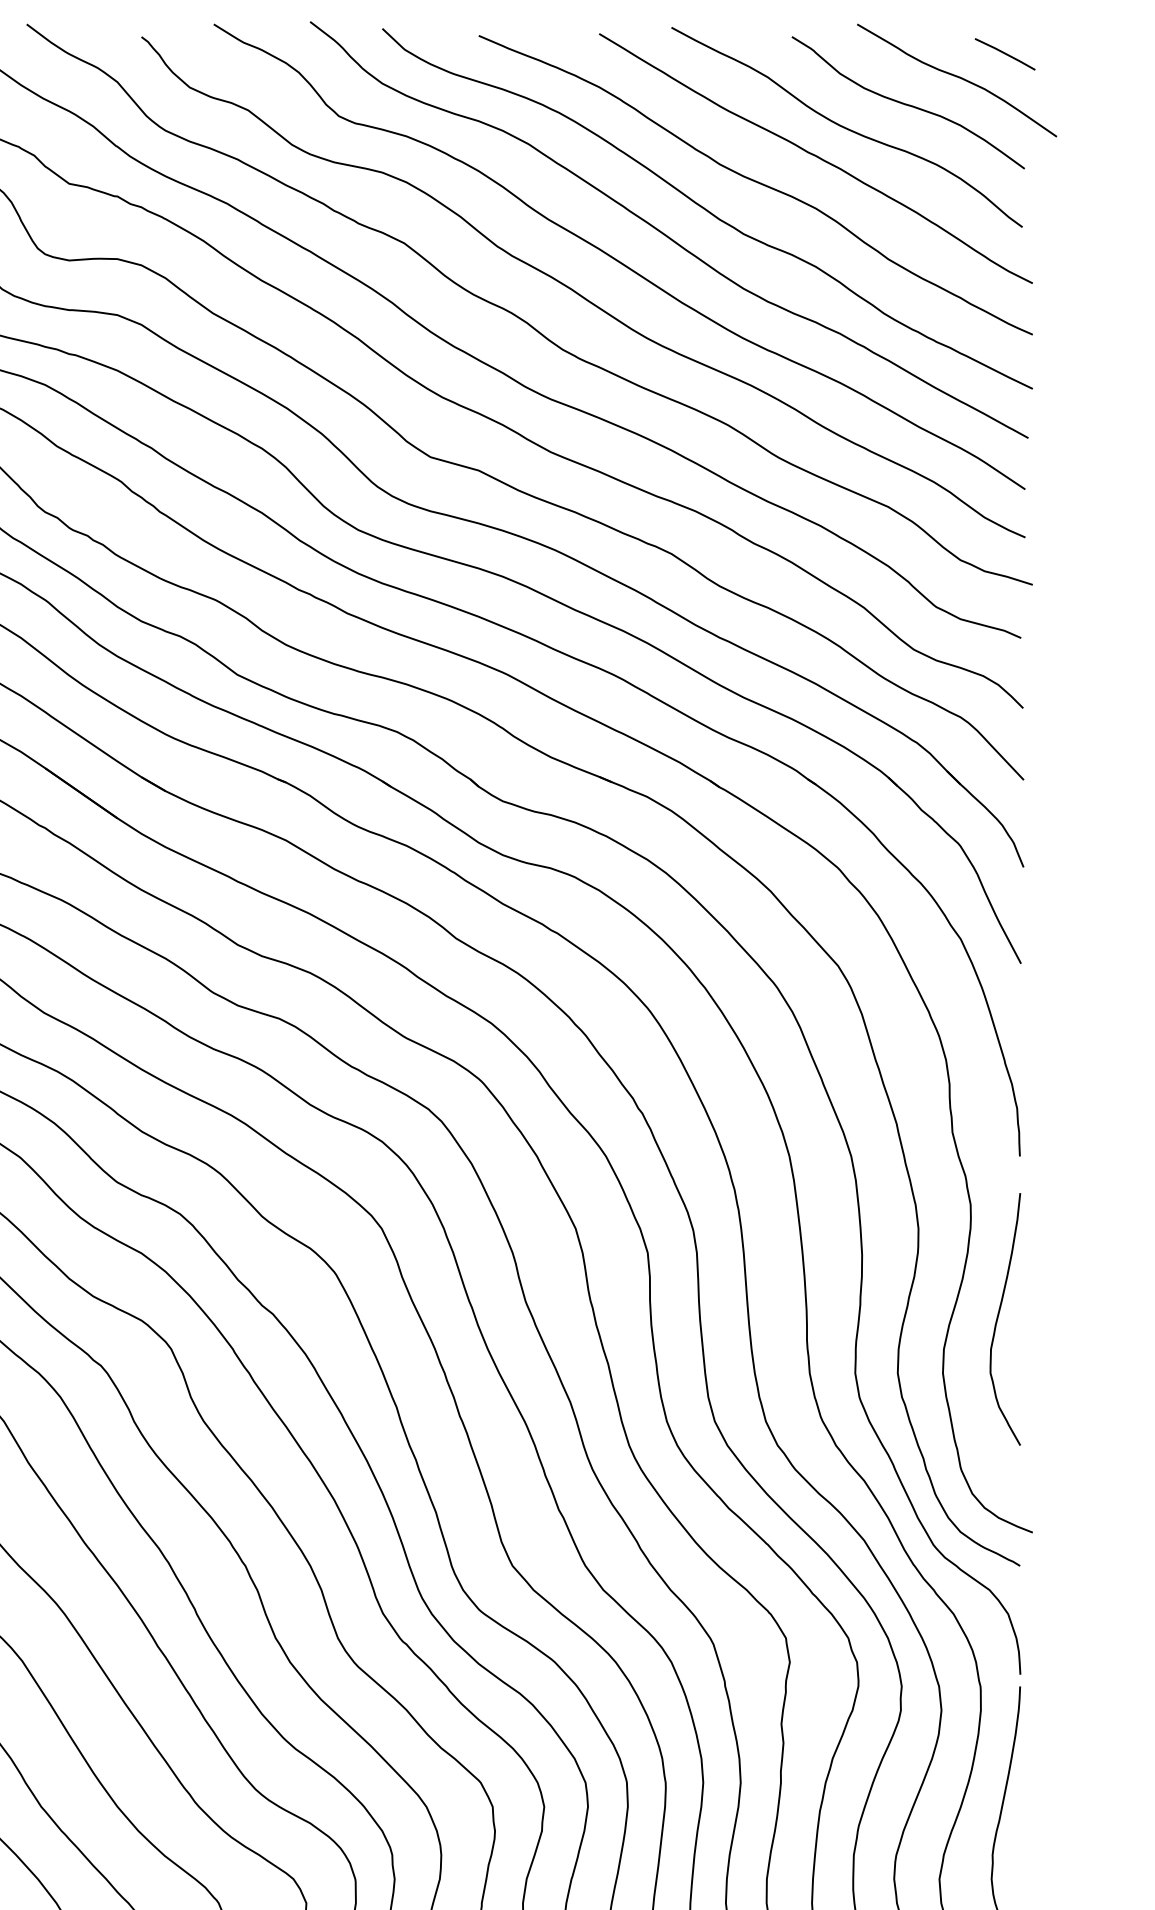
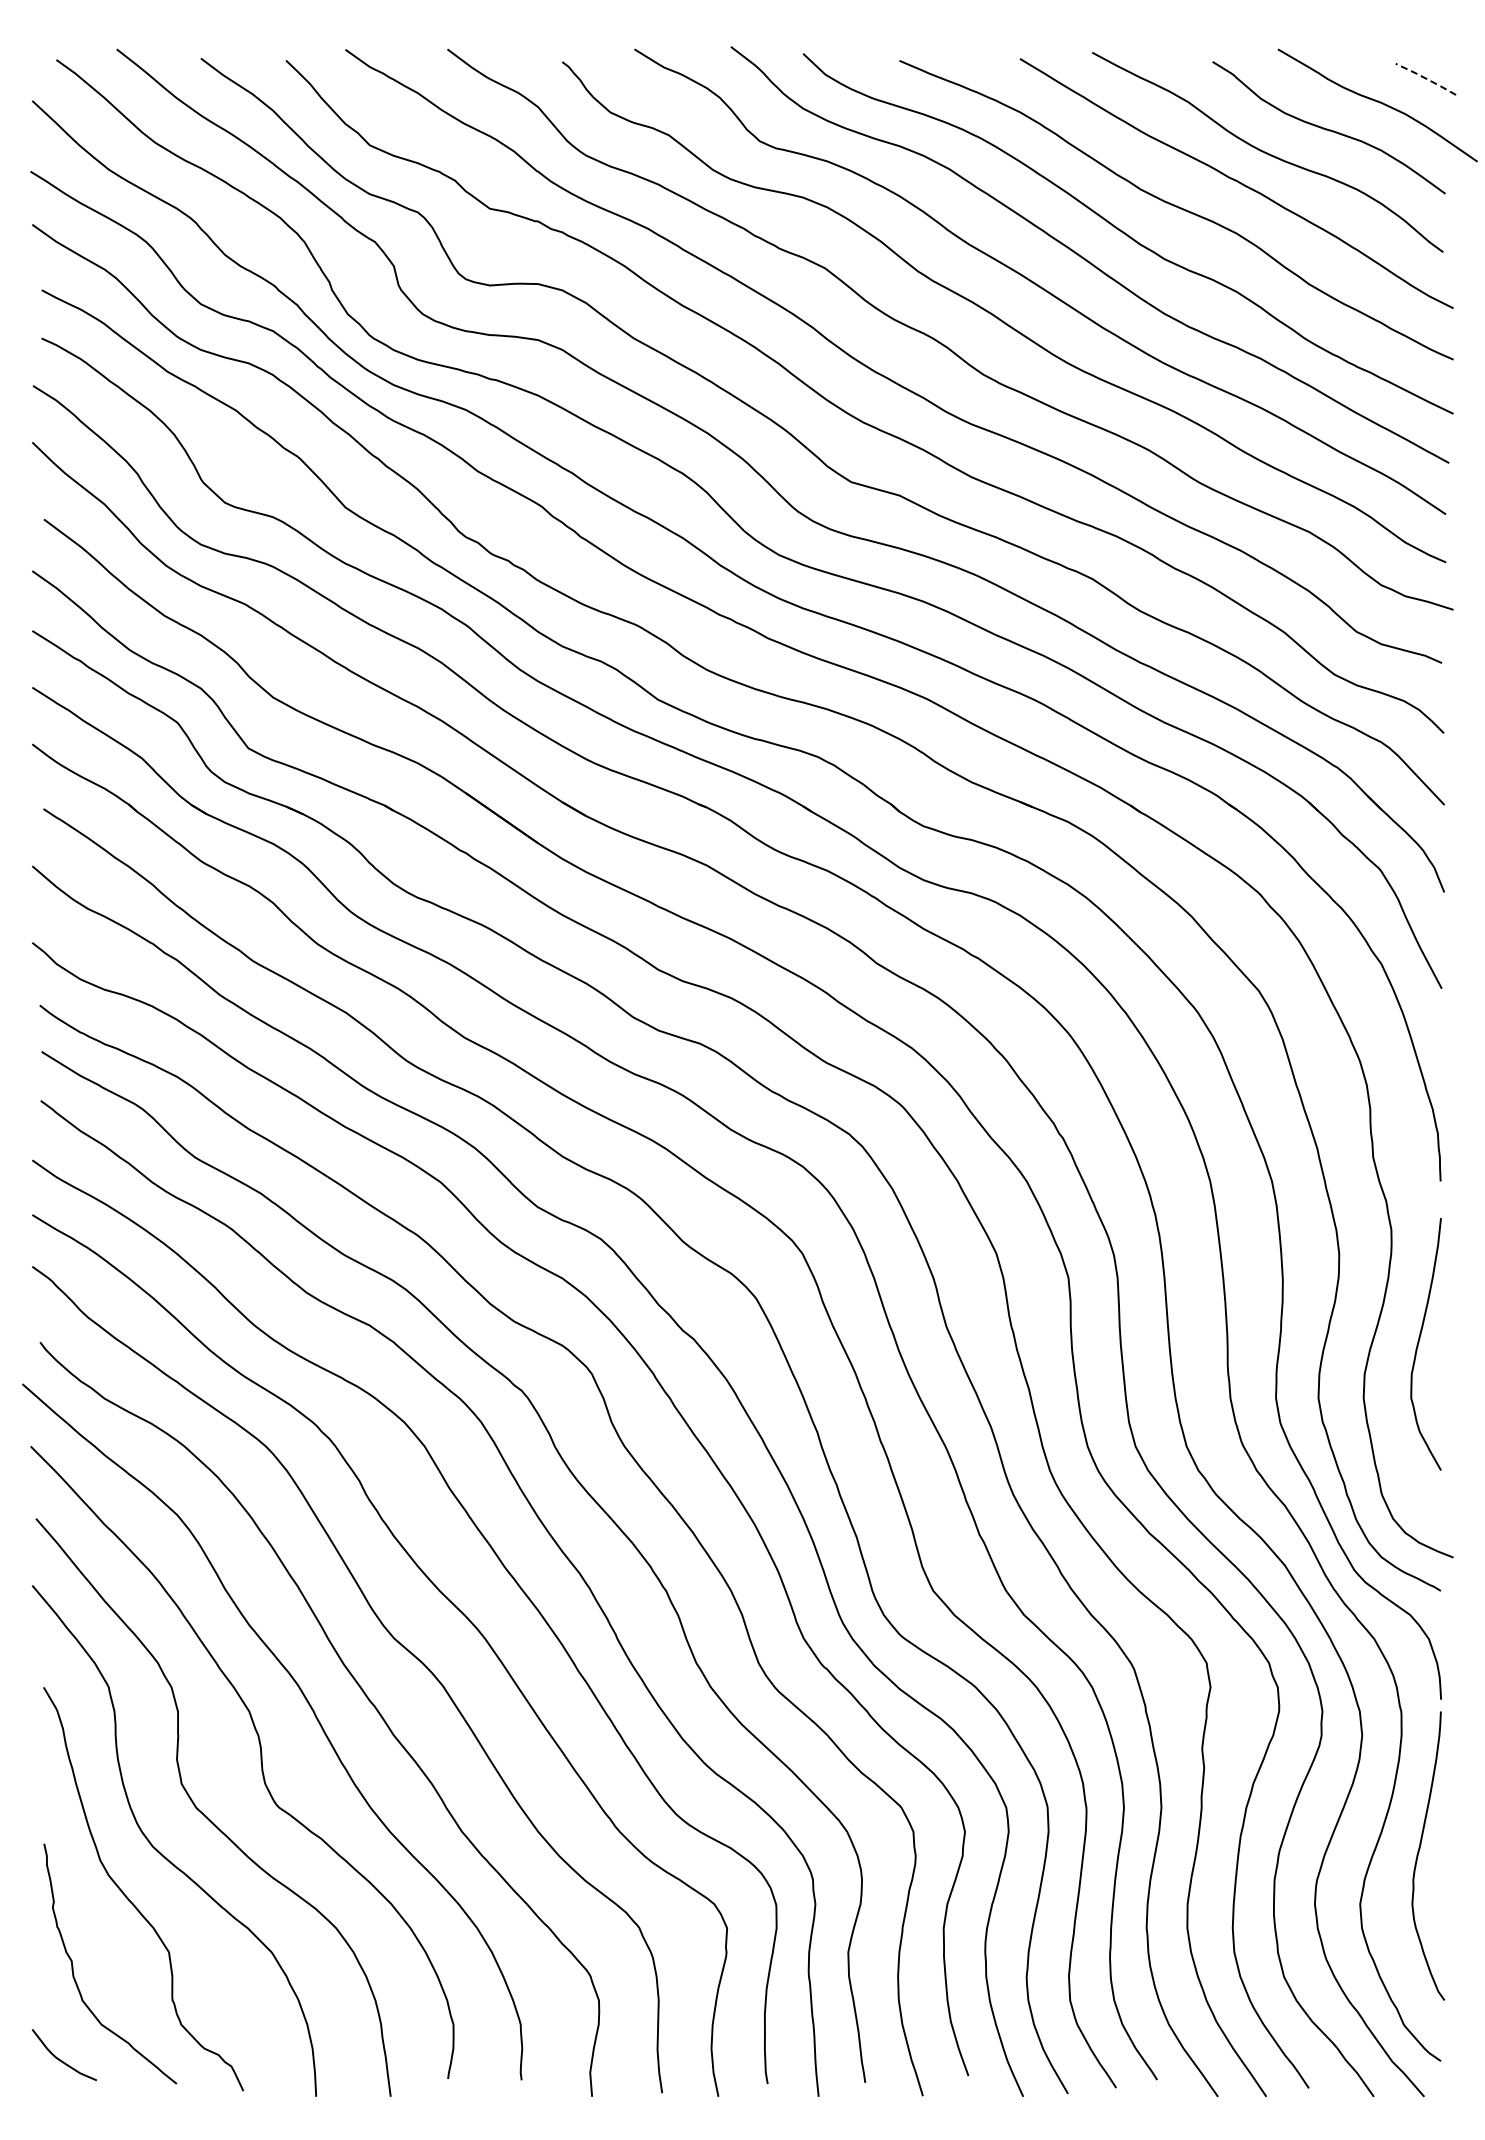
line: (1004, 53) -> (1425, 78), solid -> dashed

